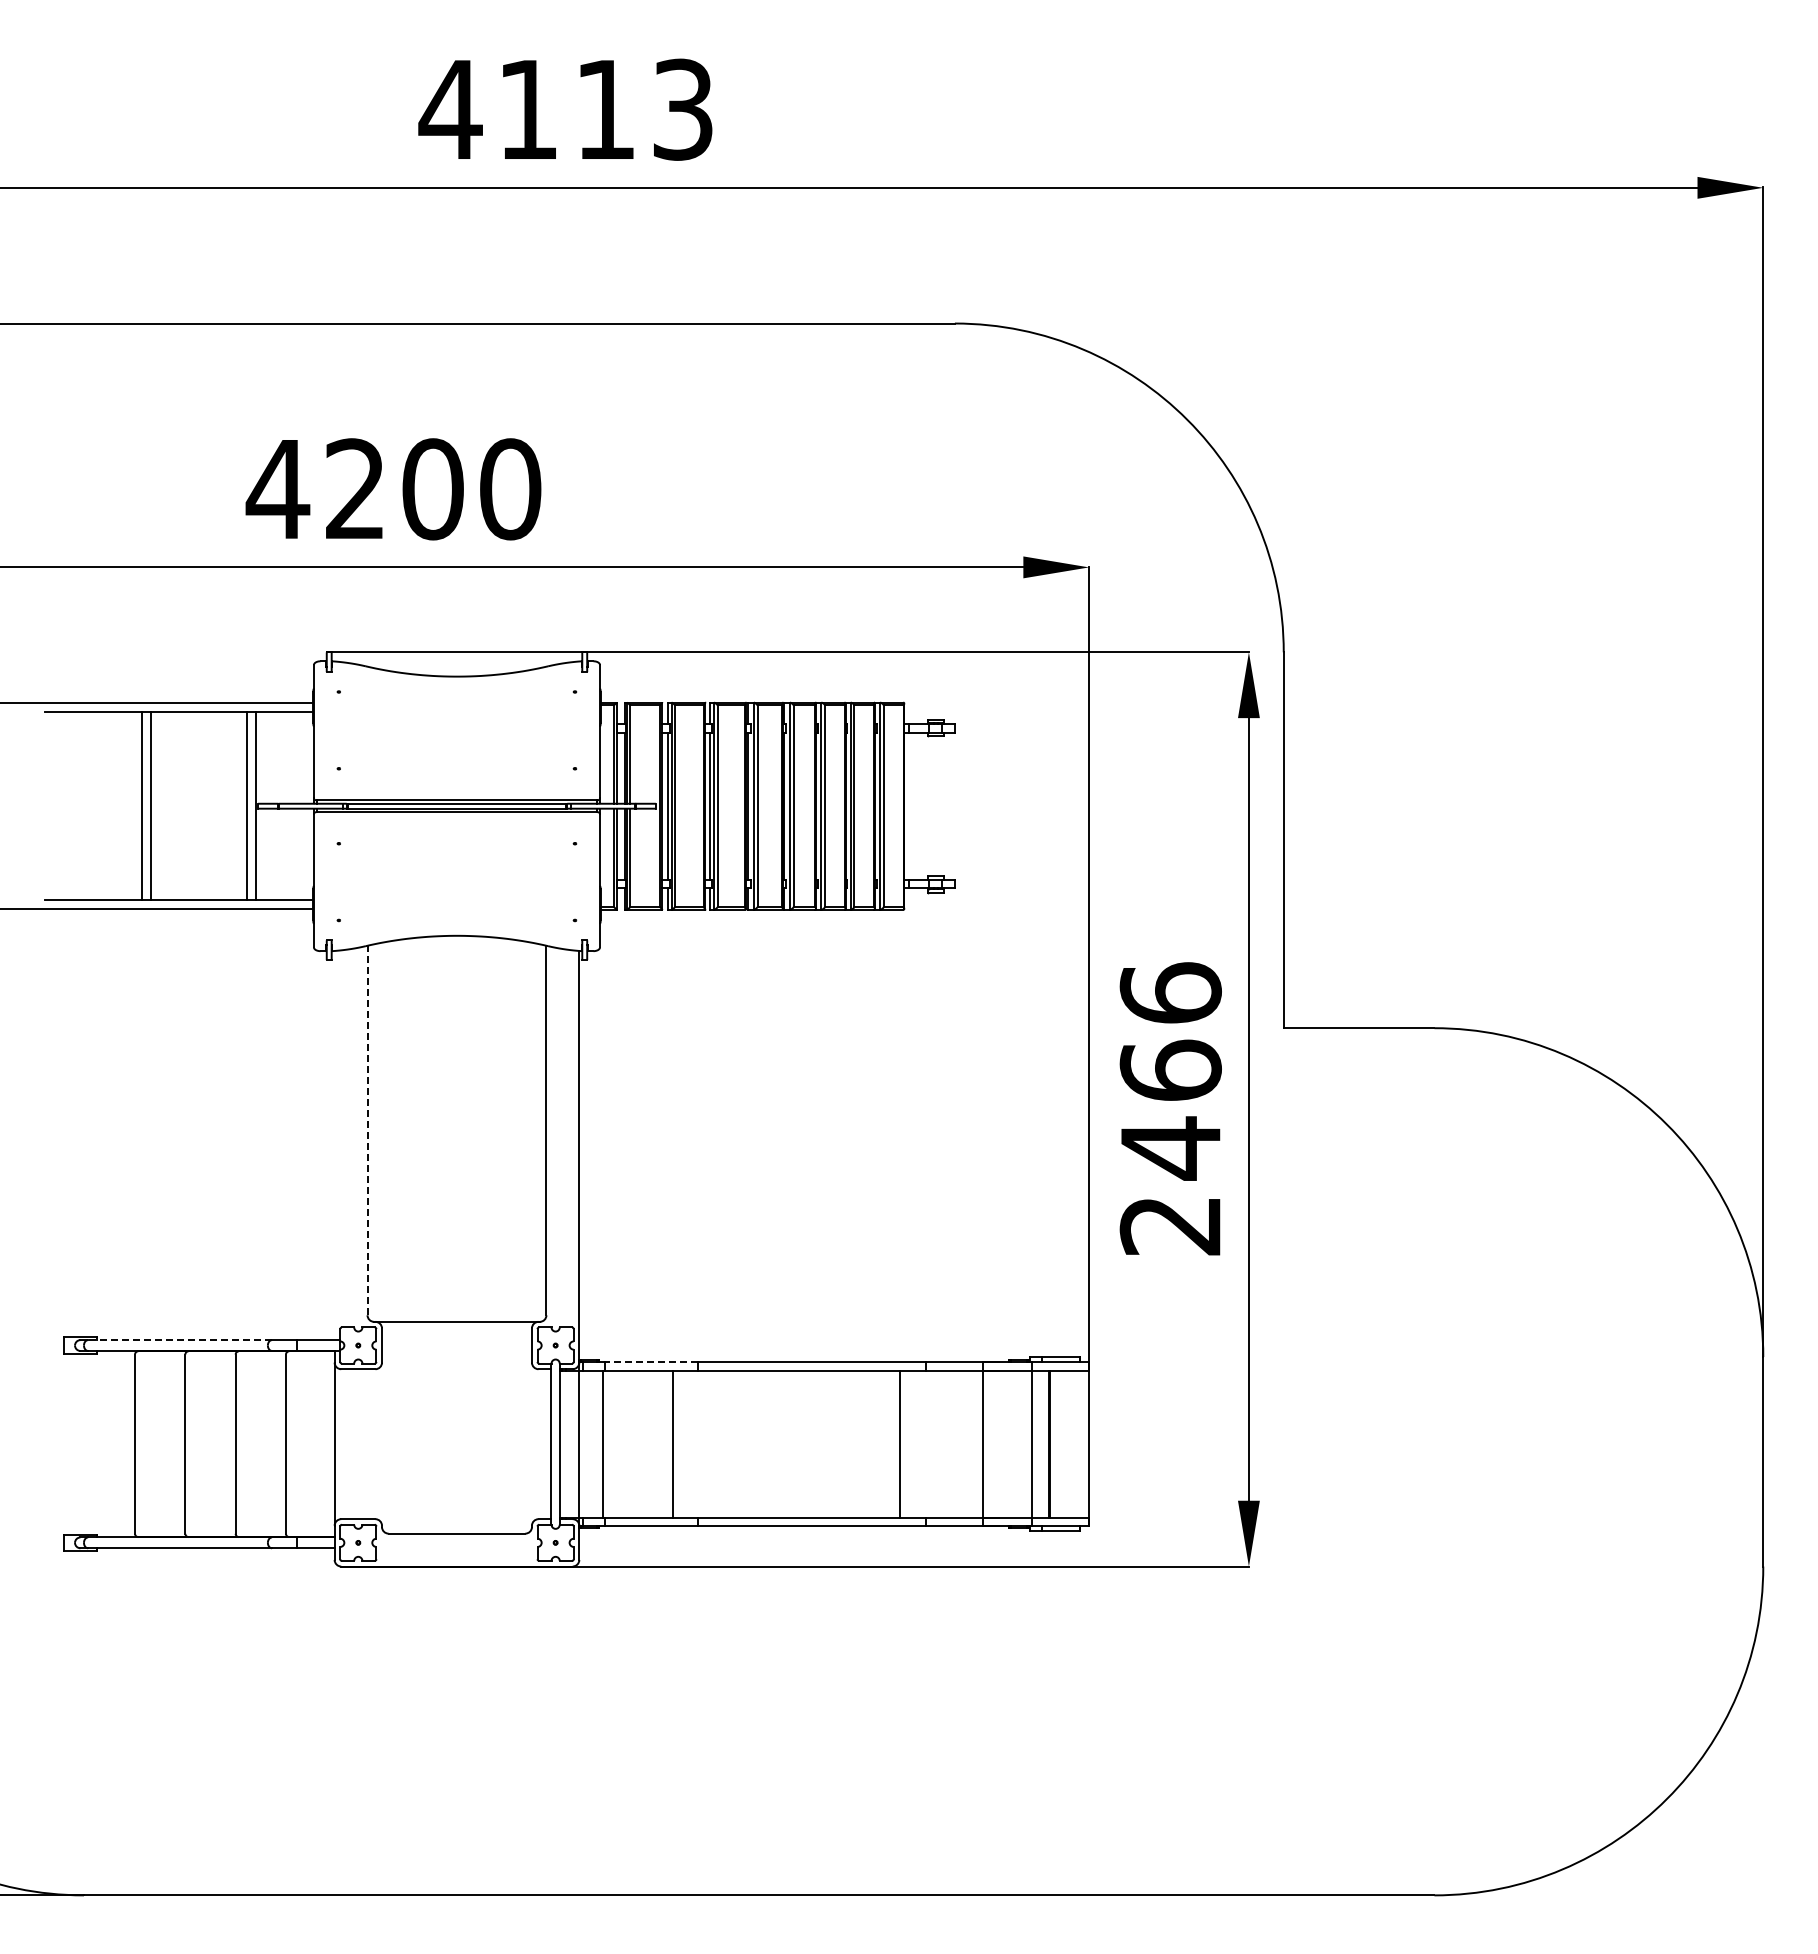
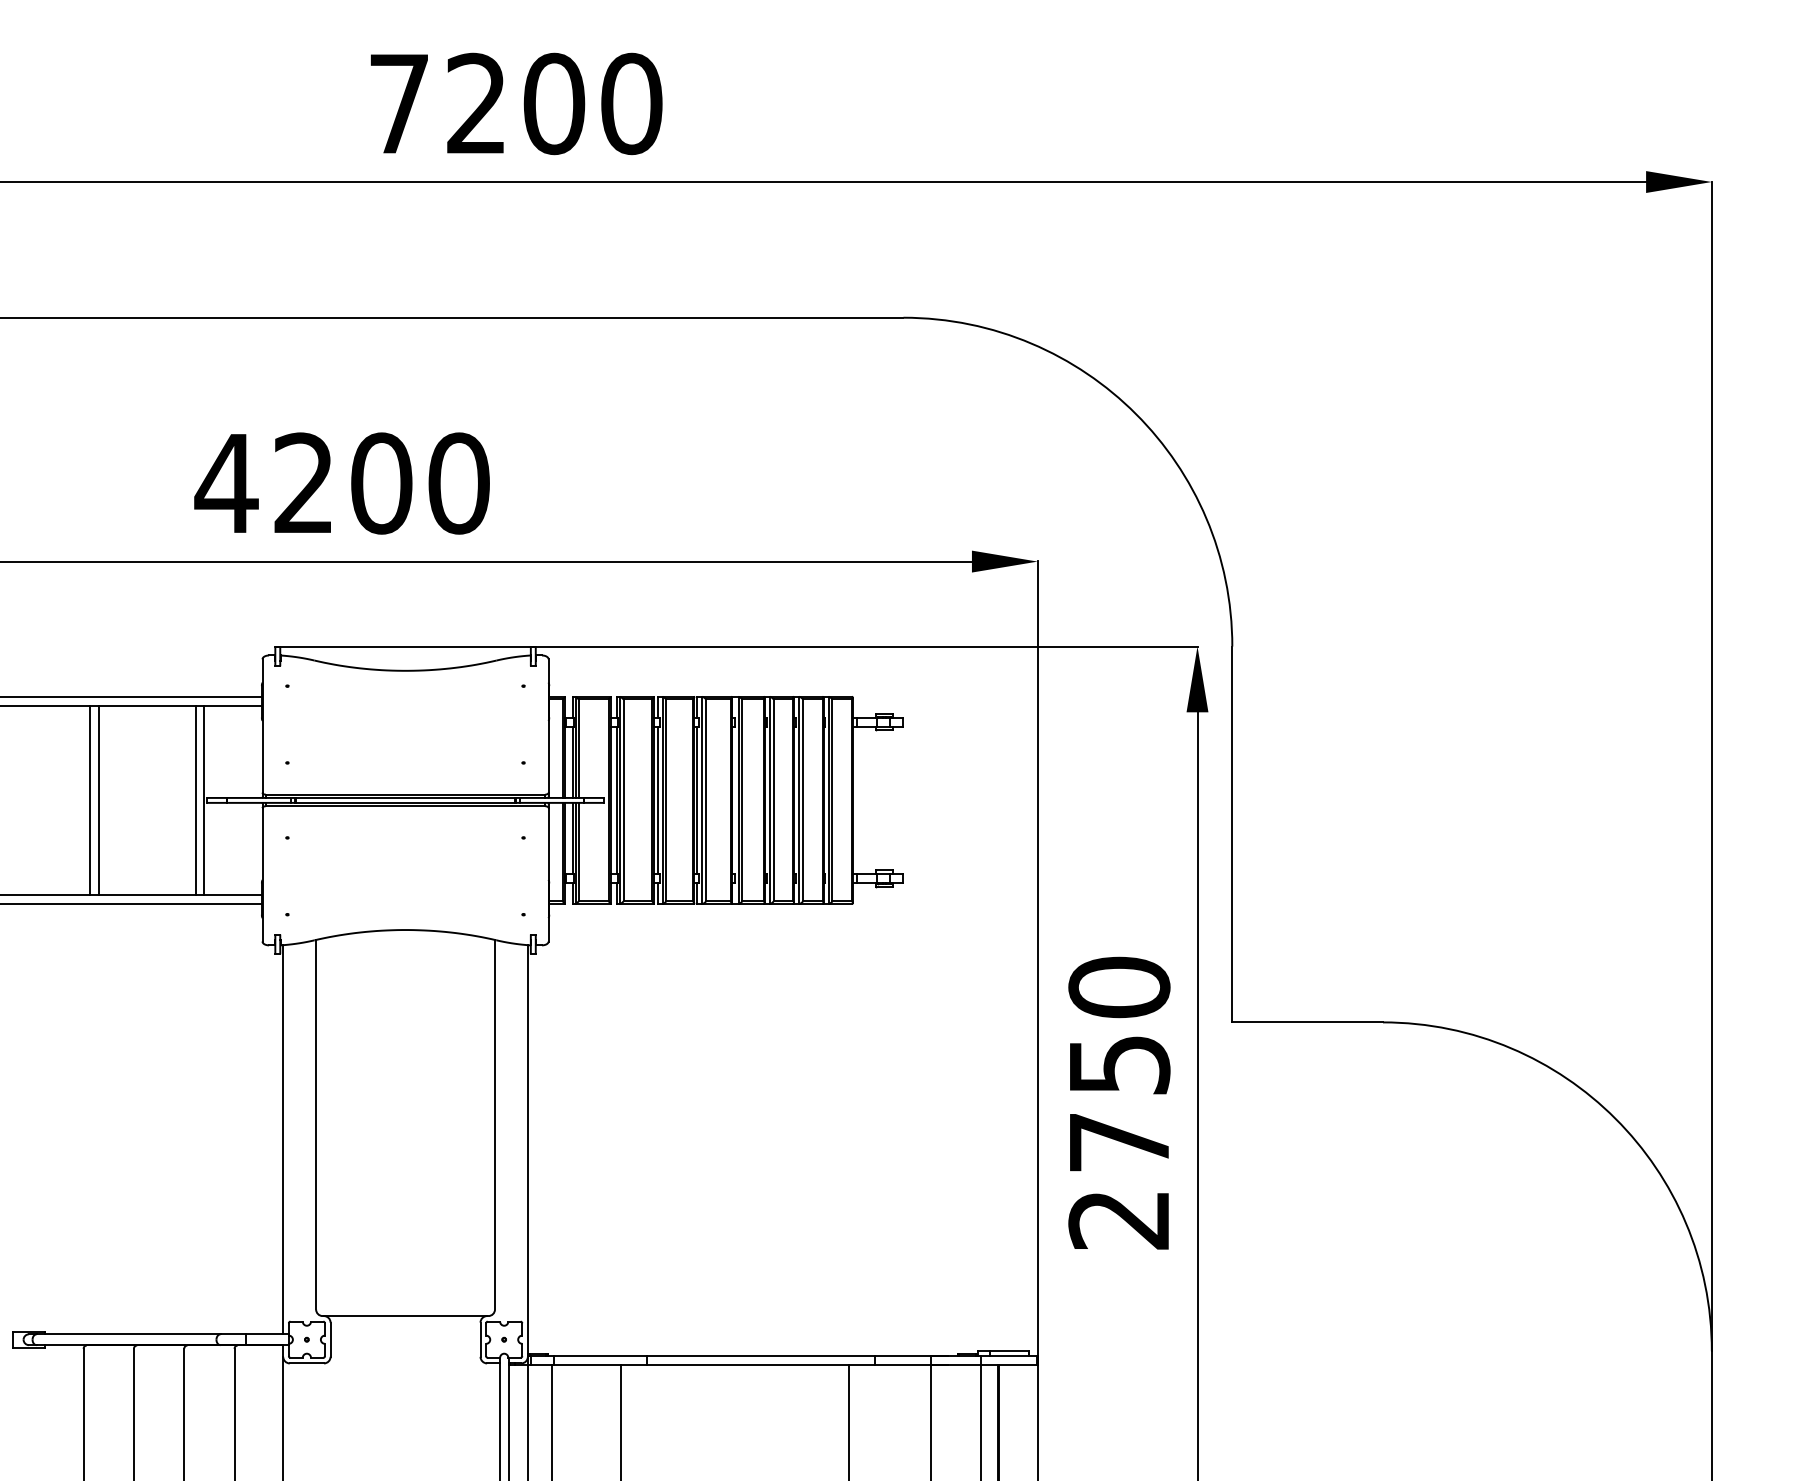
text: (565, 109) -> (514, 103), 4113 -> 7200
text: (1170, 1071) -> (1119, 1065), 2466 -> 2750
line: (367, 1130) -> (316, 1124), dashed -> solid
line: (334, 1145) -> (283, 1139), added
line: (180, 1340) -> (129, 1334), dashed -> solid
line: (651, 1361) -> (600, 1355), dashed -> solid

